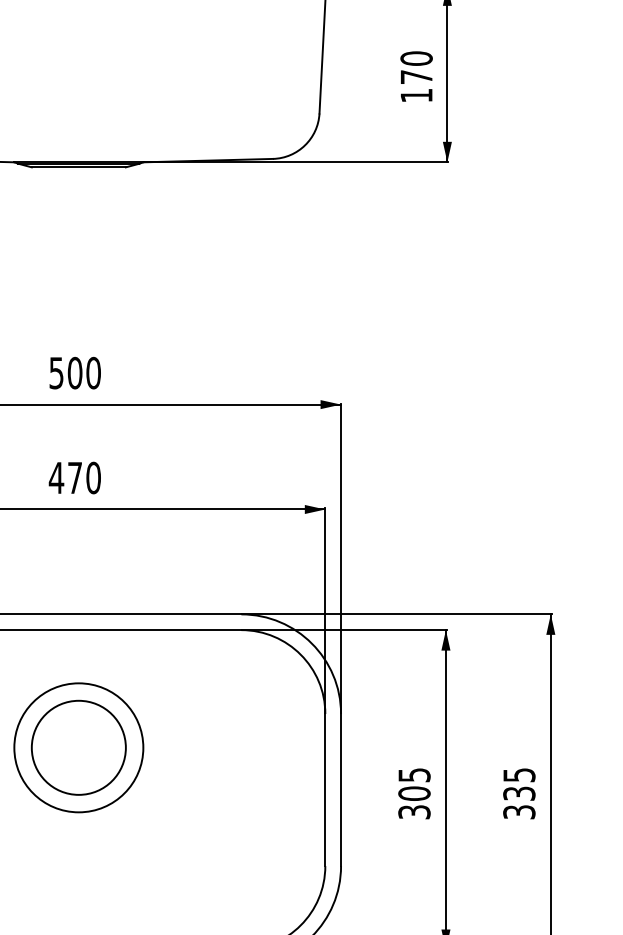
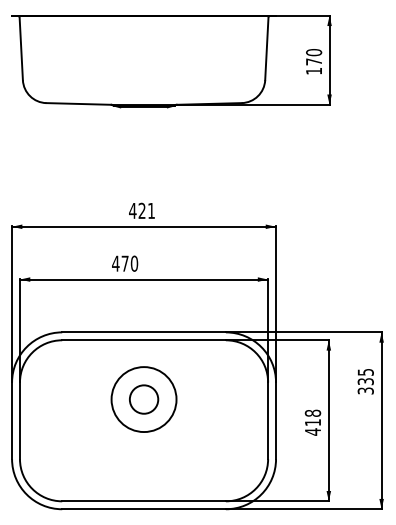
text: (75, 372) -> (142, 210), 500 -> 421
text: (75, 477) -> (125, 263), moved
circle: (77, 747) -> (143, 399), size x0.6
text: (413, 793) -> (312, 422), 305 -> 418
text: (518, 793) -> (365, 381), moved

